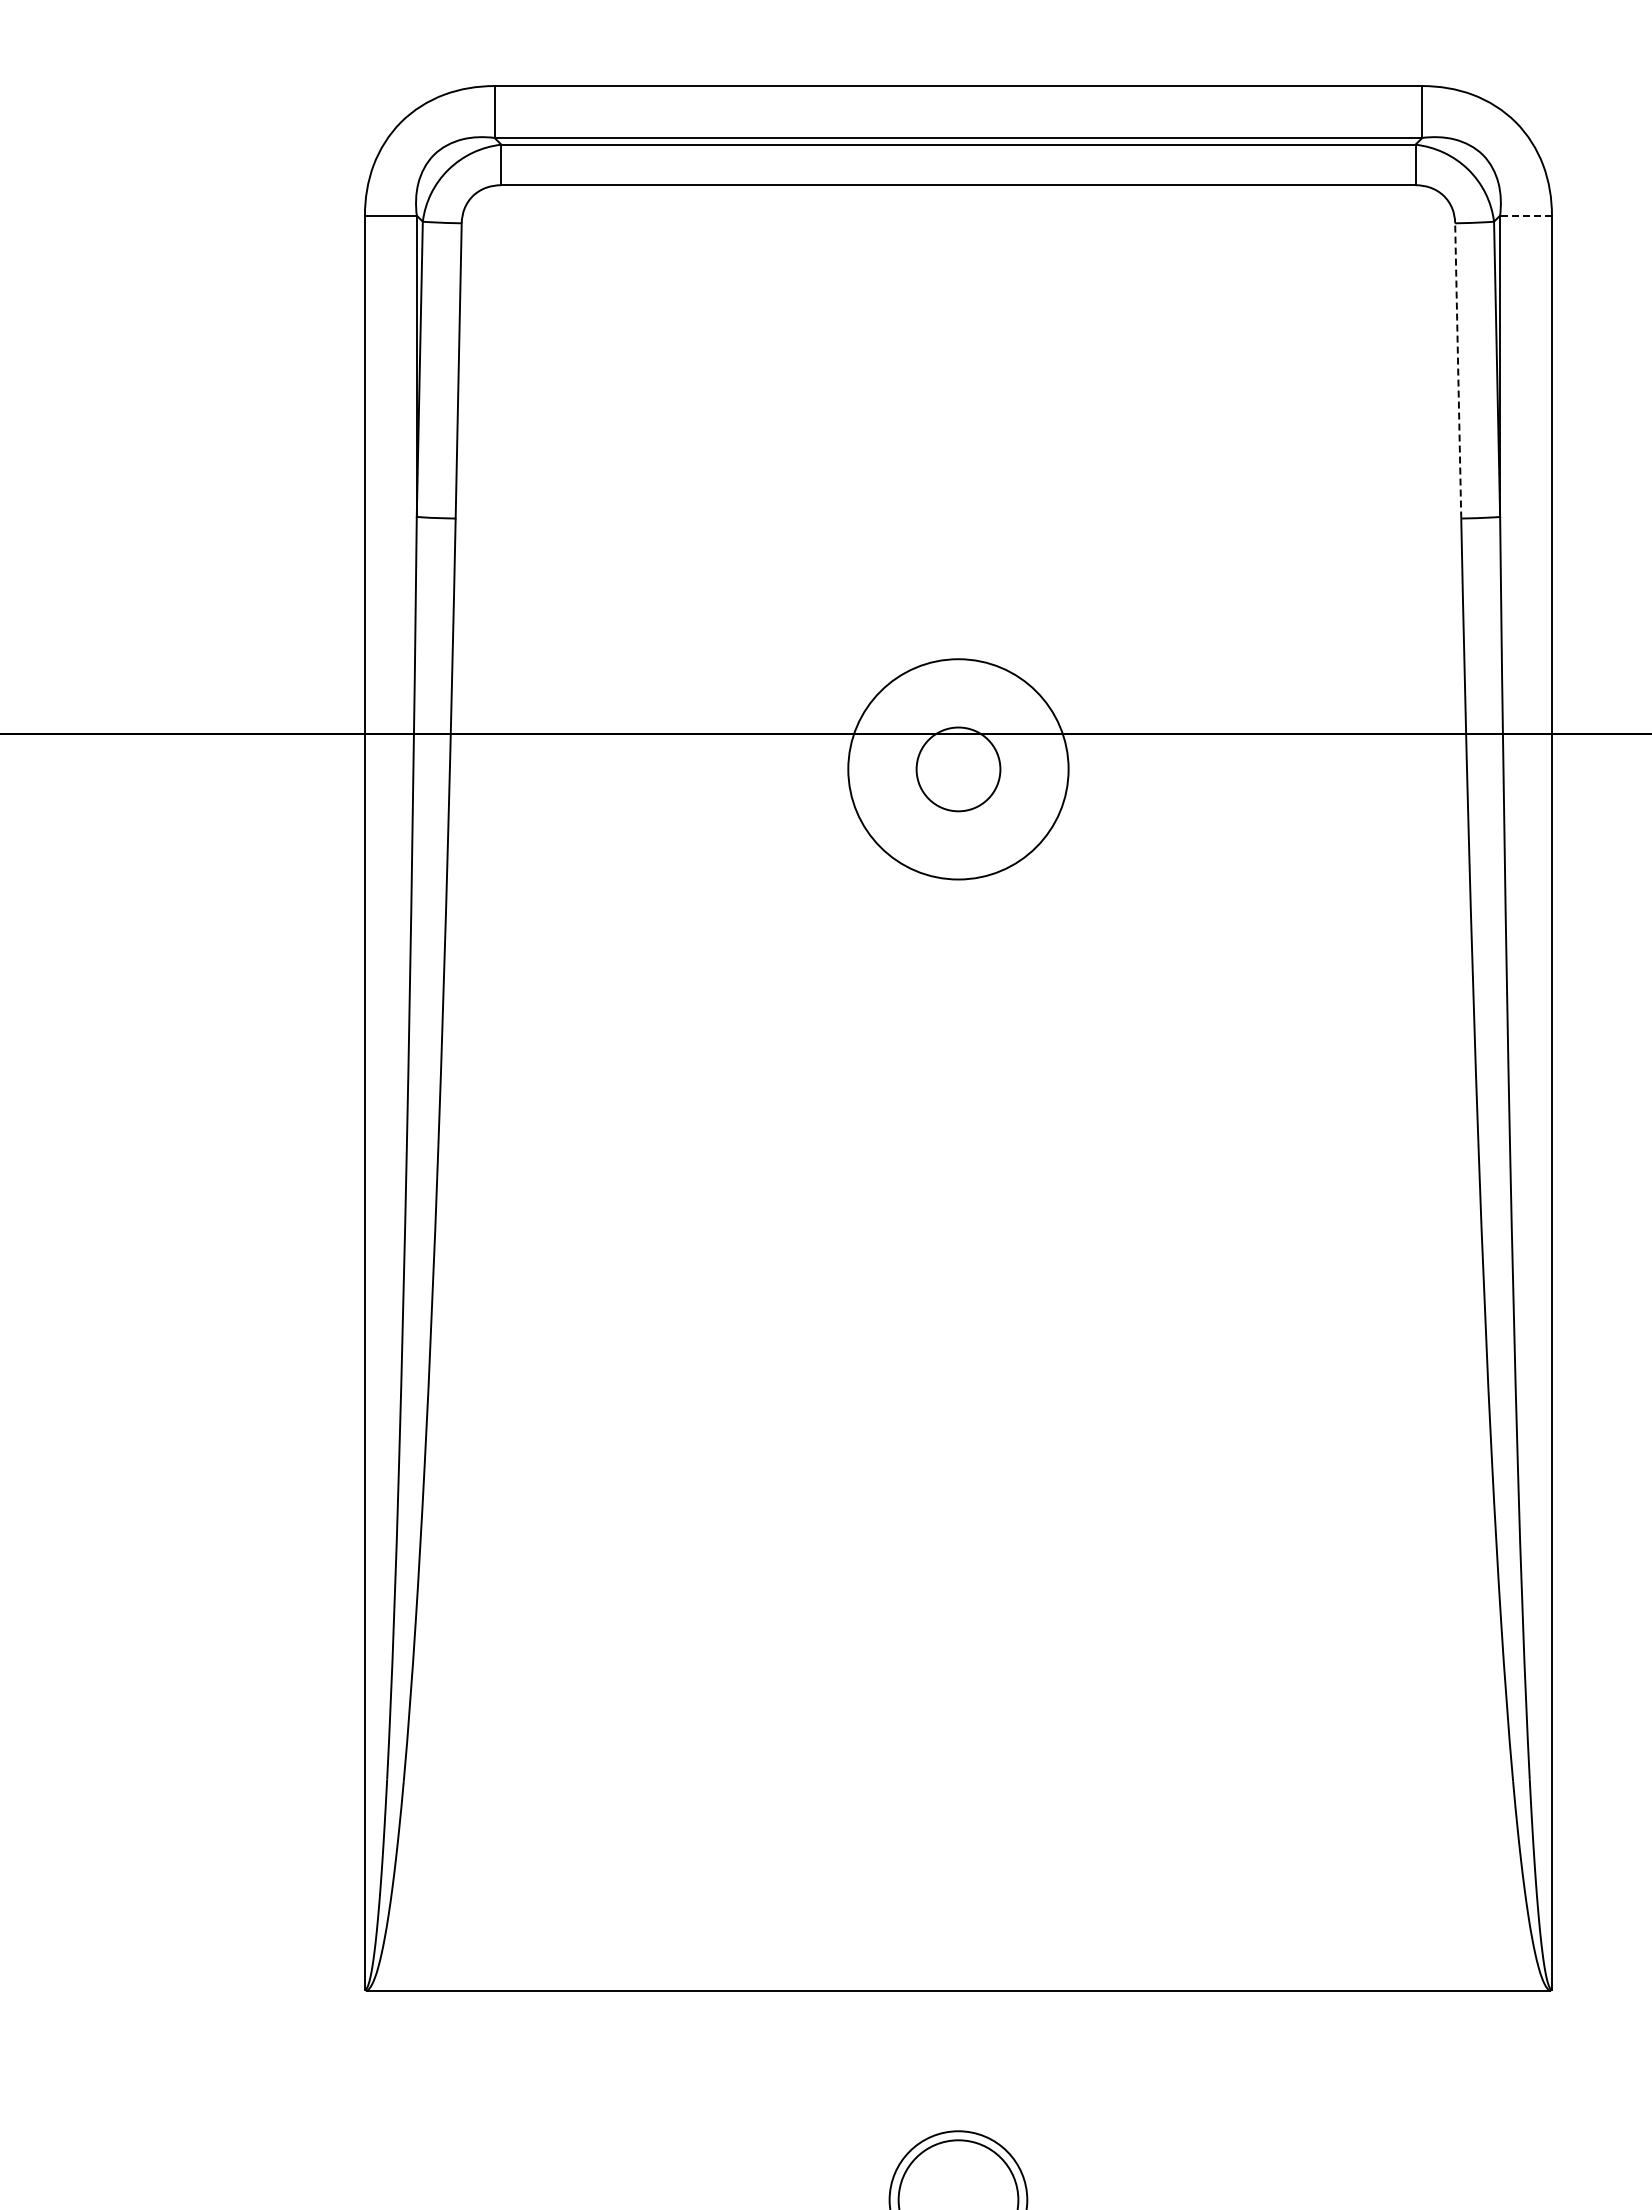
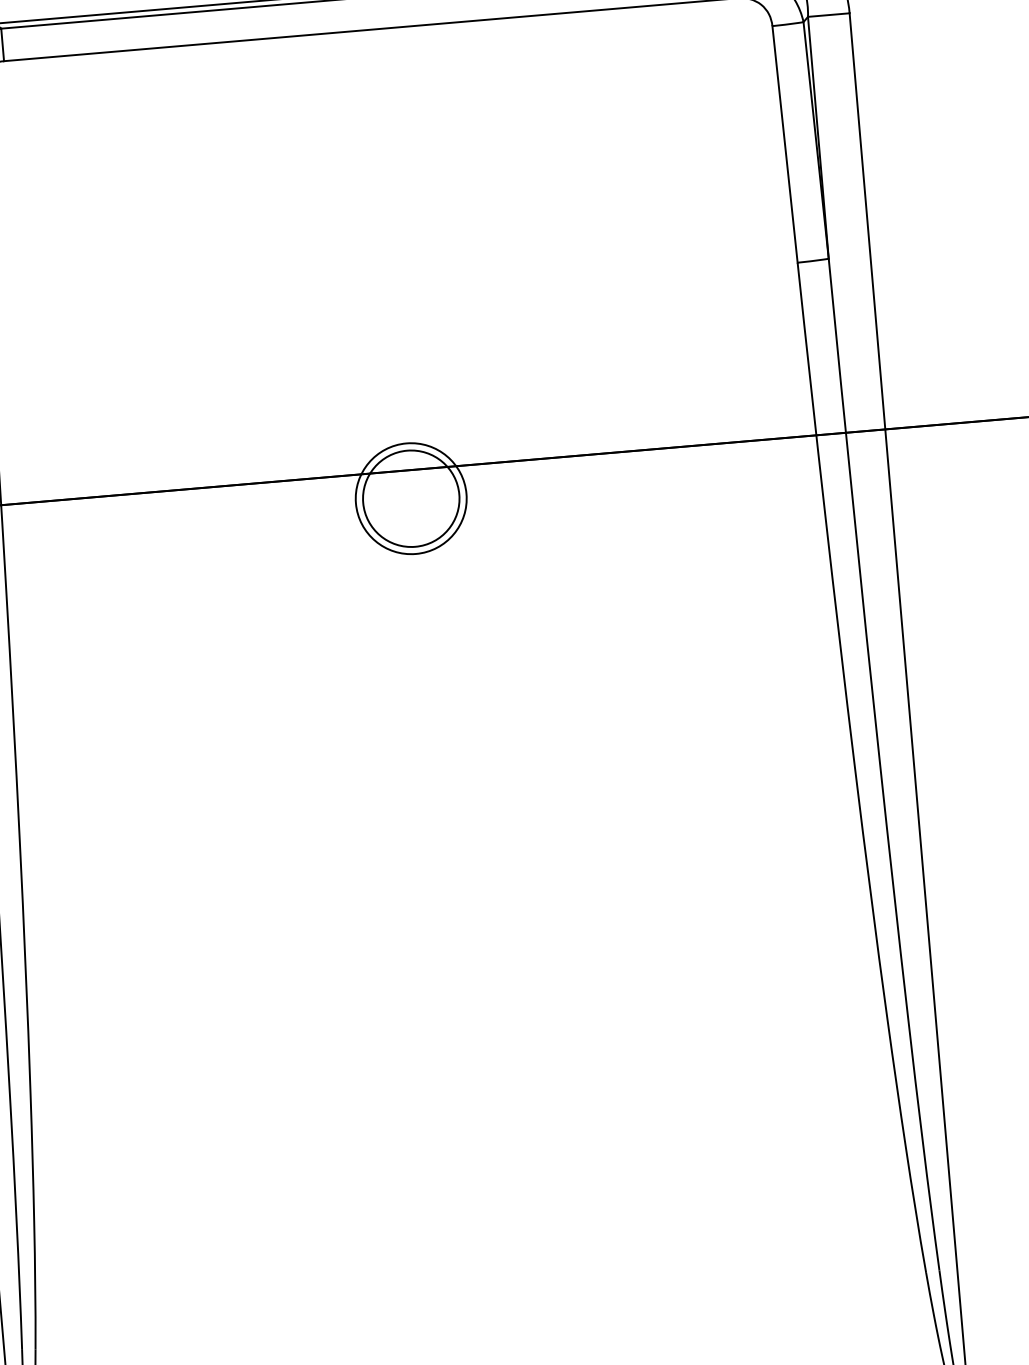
line: (1526, 215) -> (829, 14), dashed -> solid
line: (1458, 370) -> (785, 144), dashed -> solid
circle: (958, 769) -> (411, 498), size x0.62
circle: (958, 769) -> (411, 498), size x1.43

